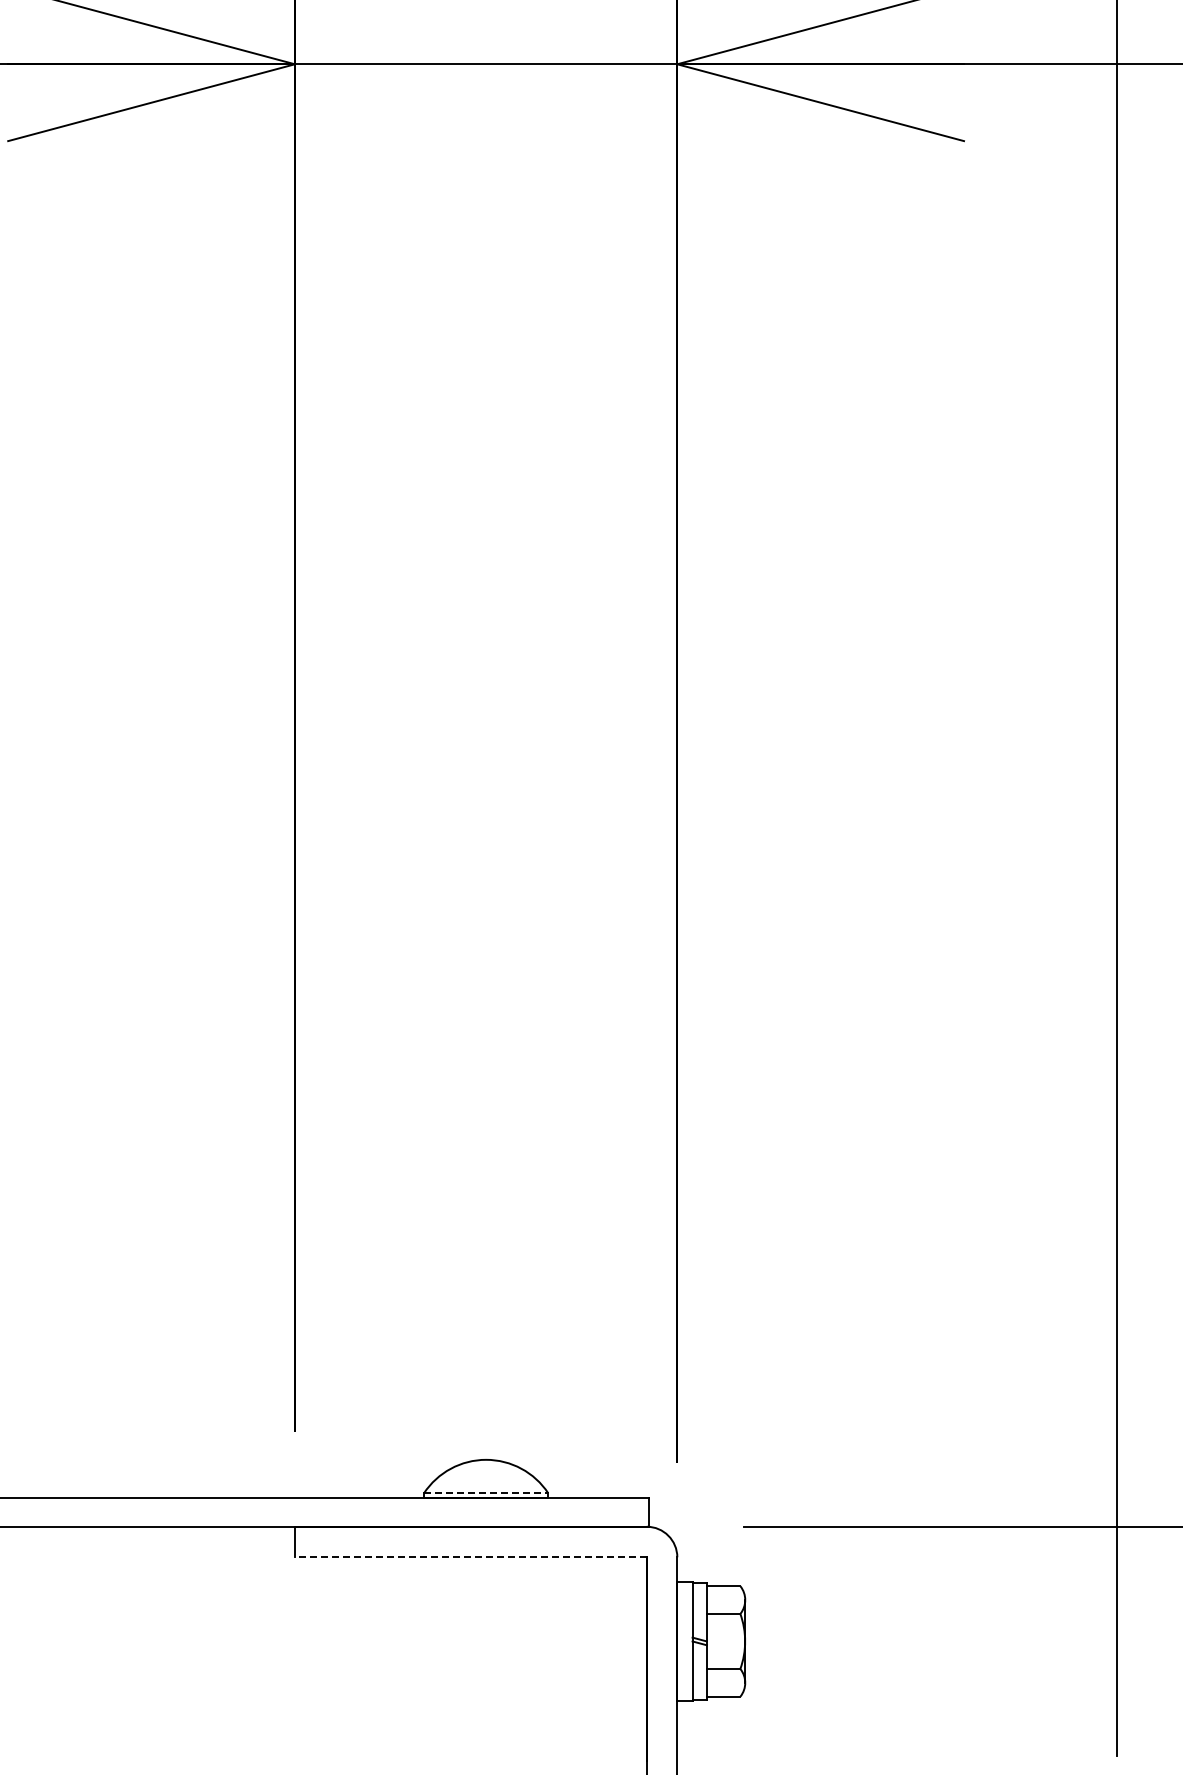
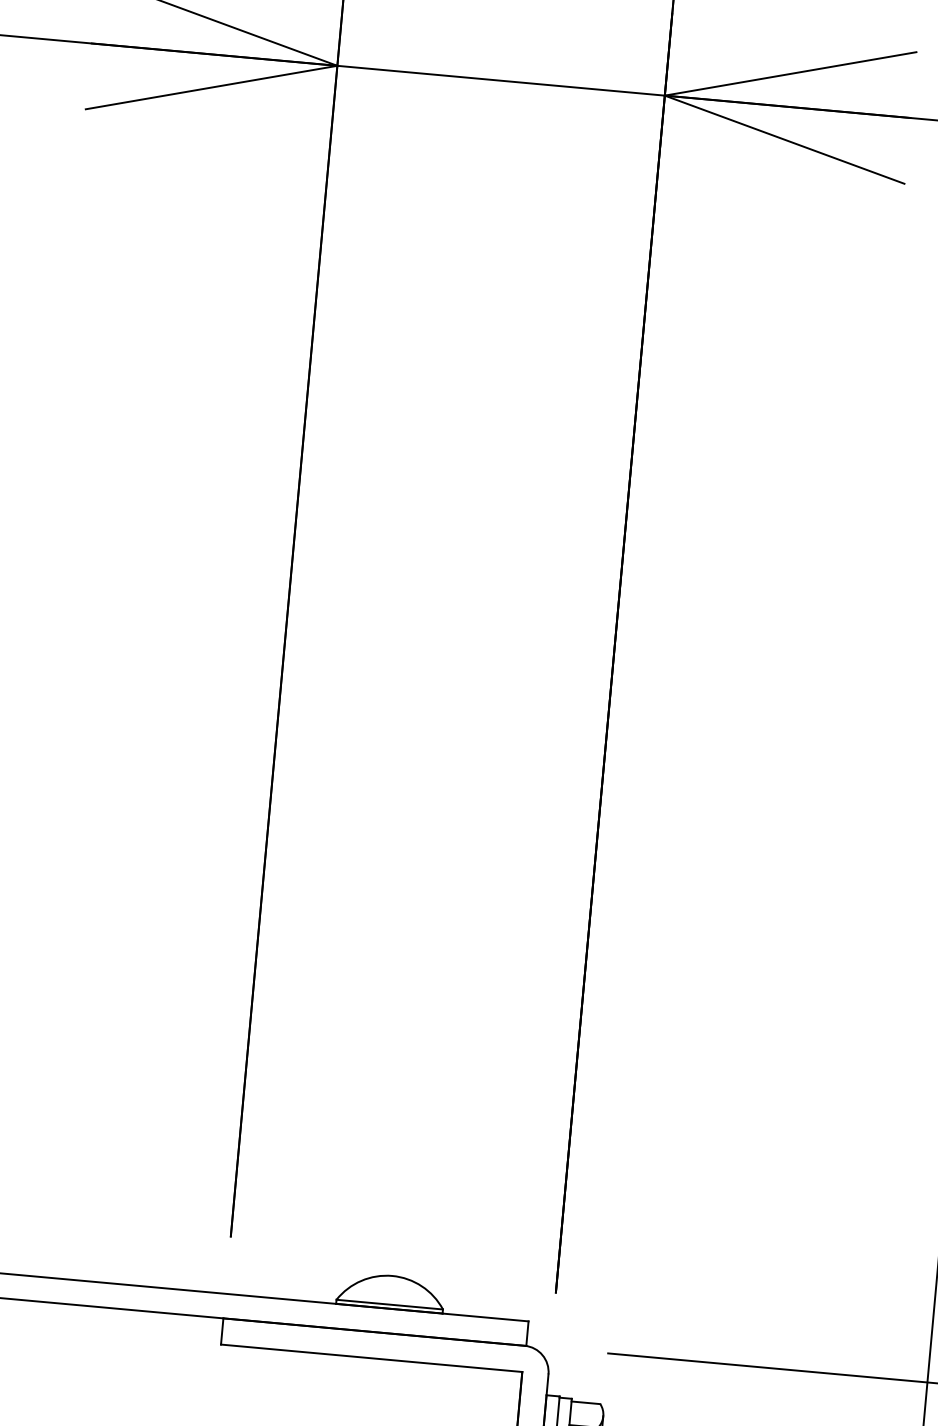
line: (486, 1493) -> (390, 1304), dashed -> solid
line: (470, 1557) -> (371, 1358), dashed -> solid

